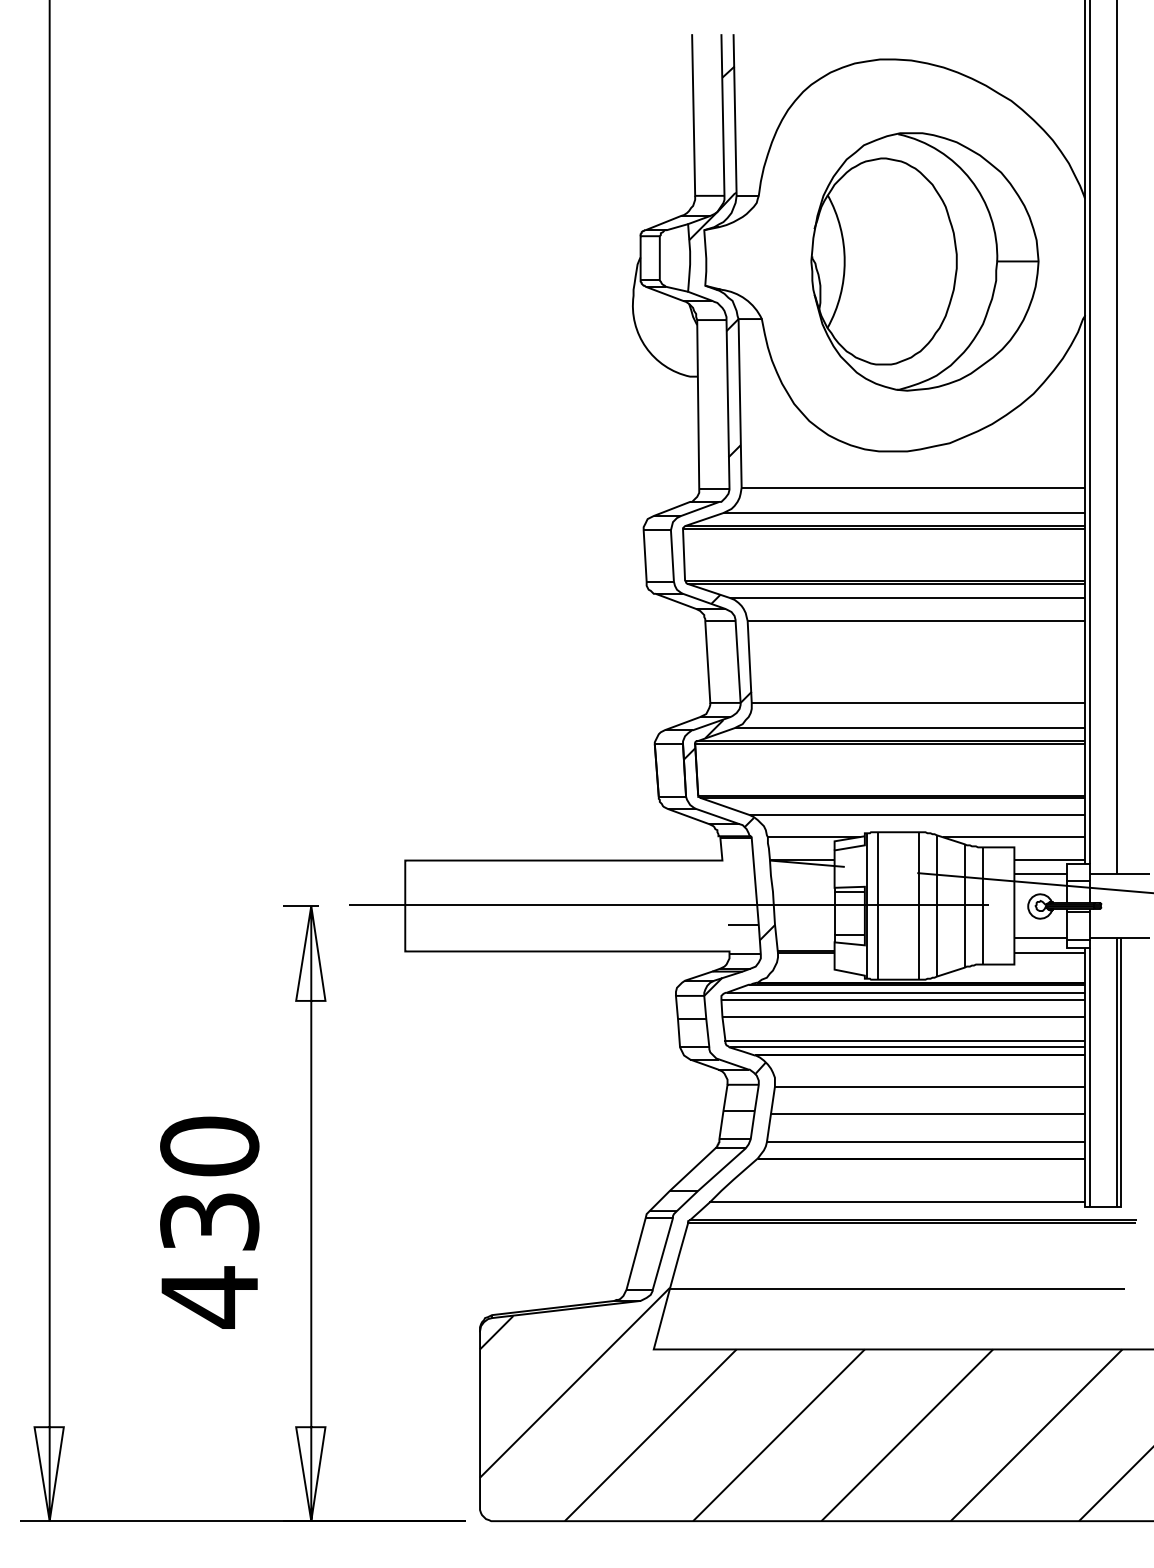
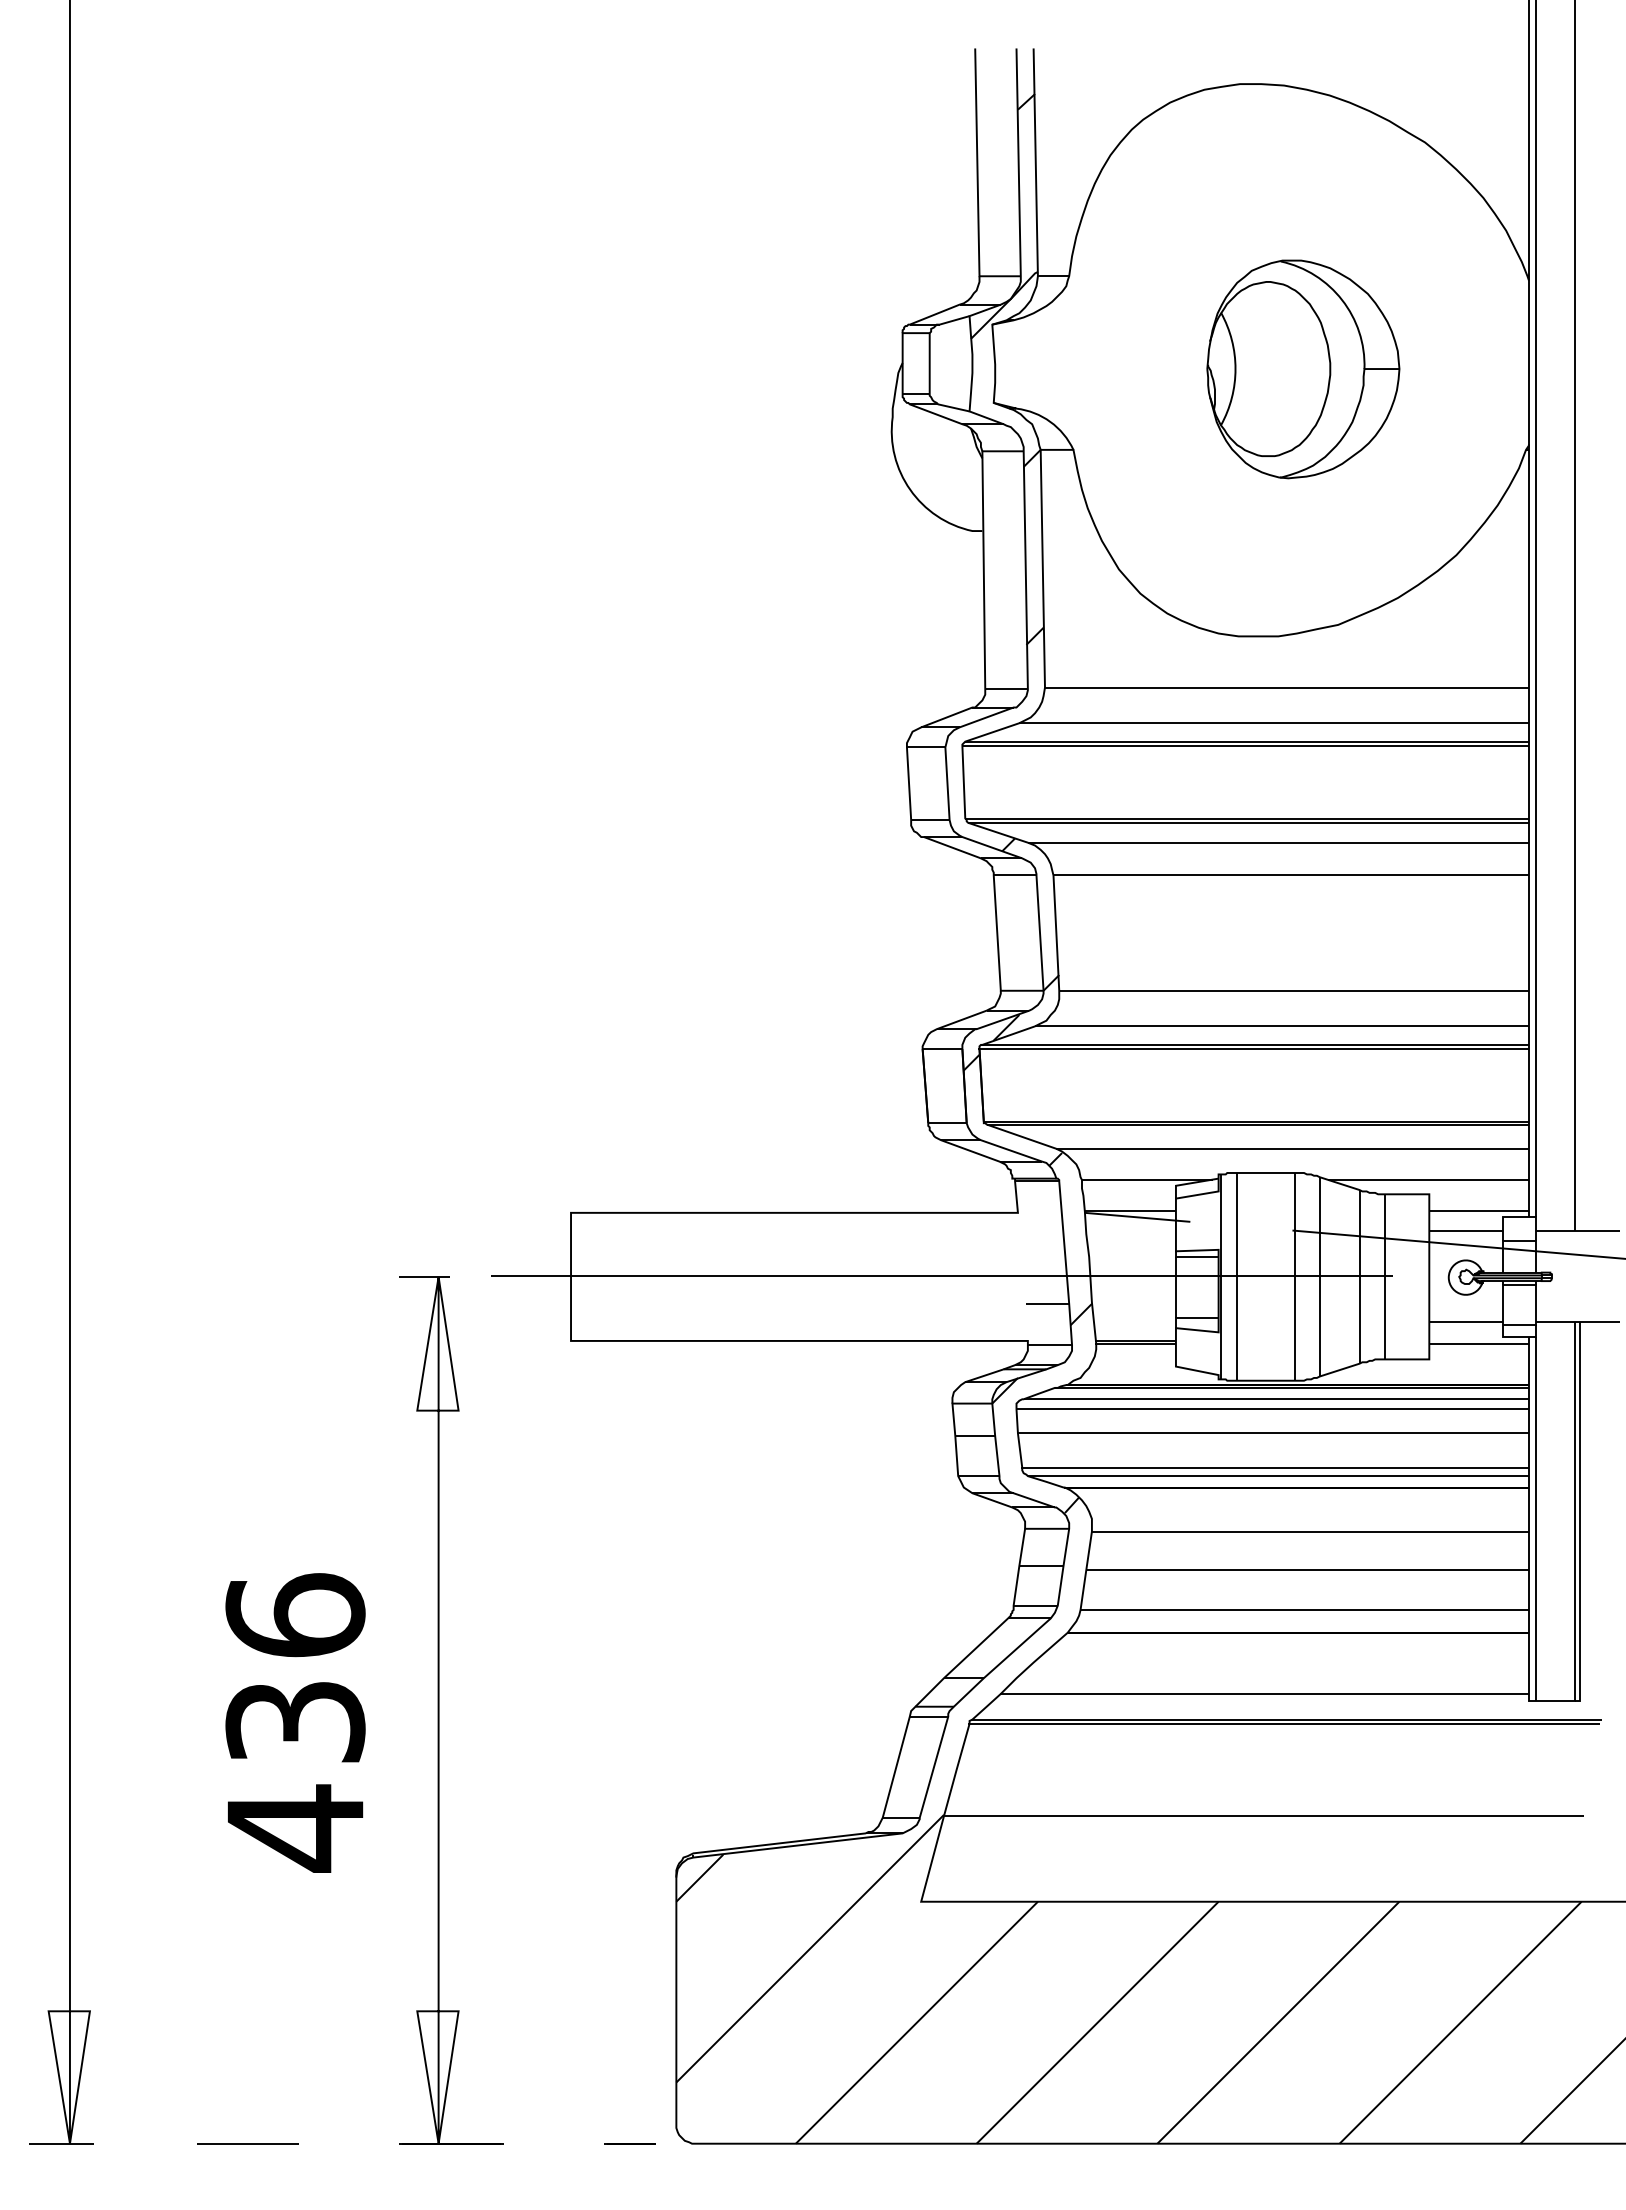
part: (925, 262) -> (1303, 369), size x0.6
text: (209, 1146) -> (295, 1615), 430 -> 436
line: (334, 1521) -> (471, 2143), solid -> dashed

